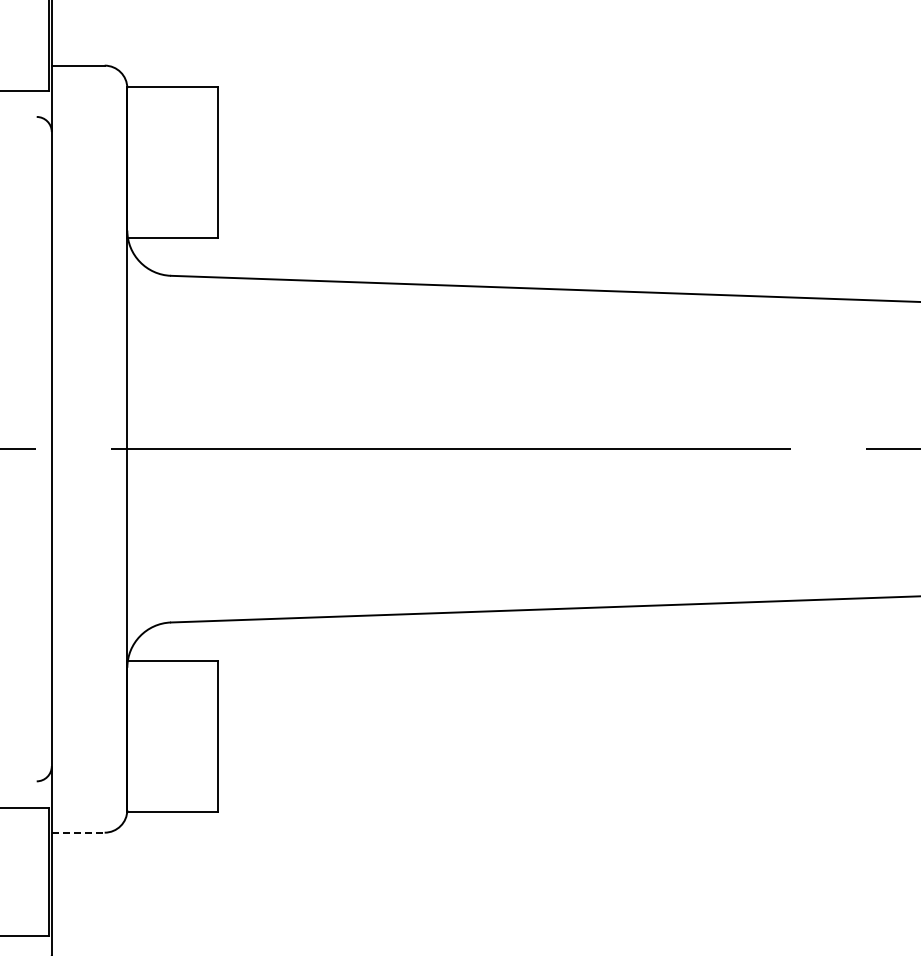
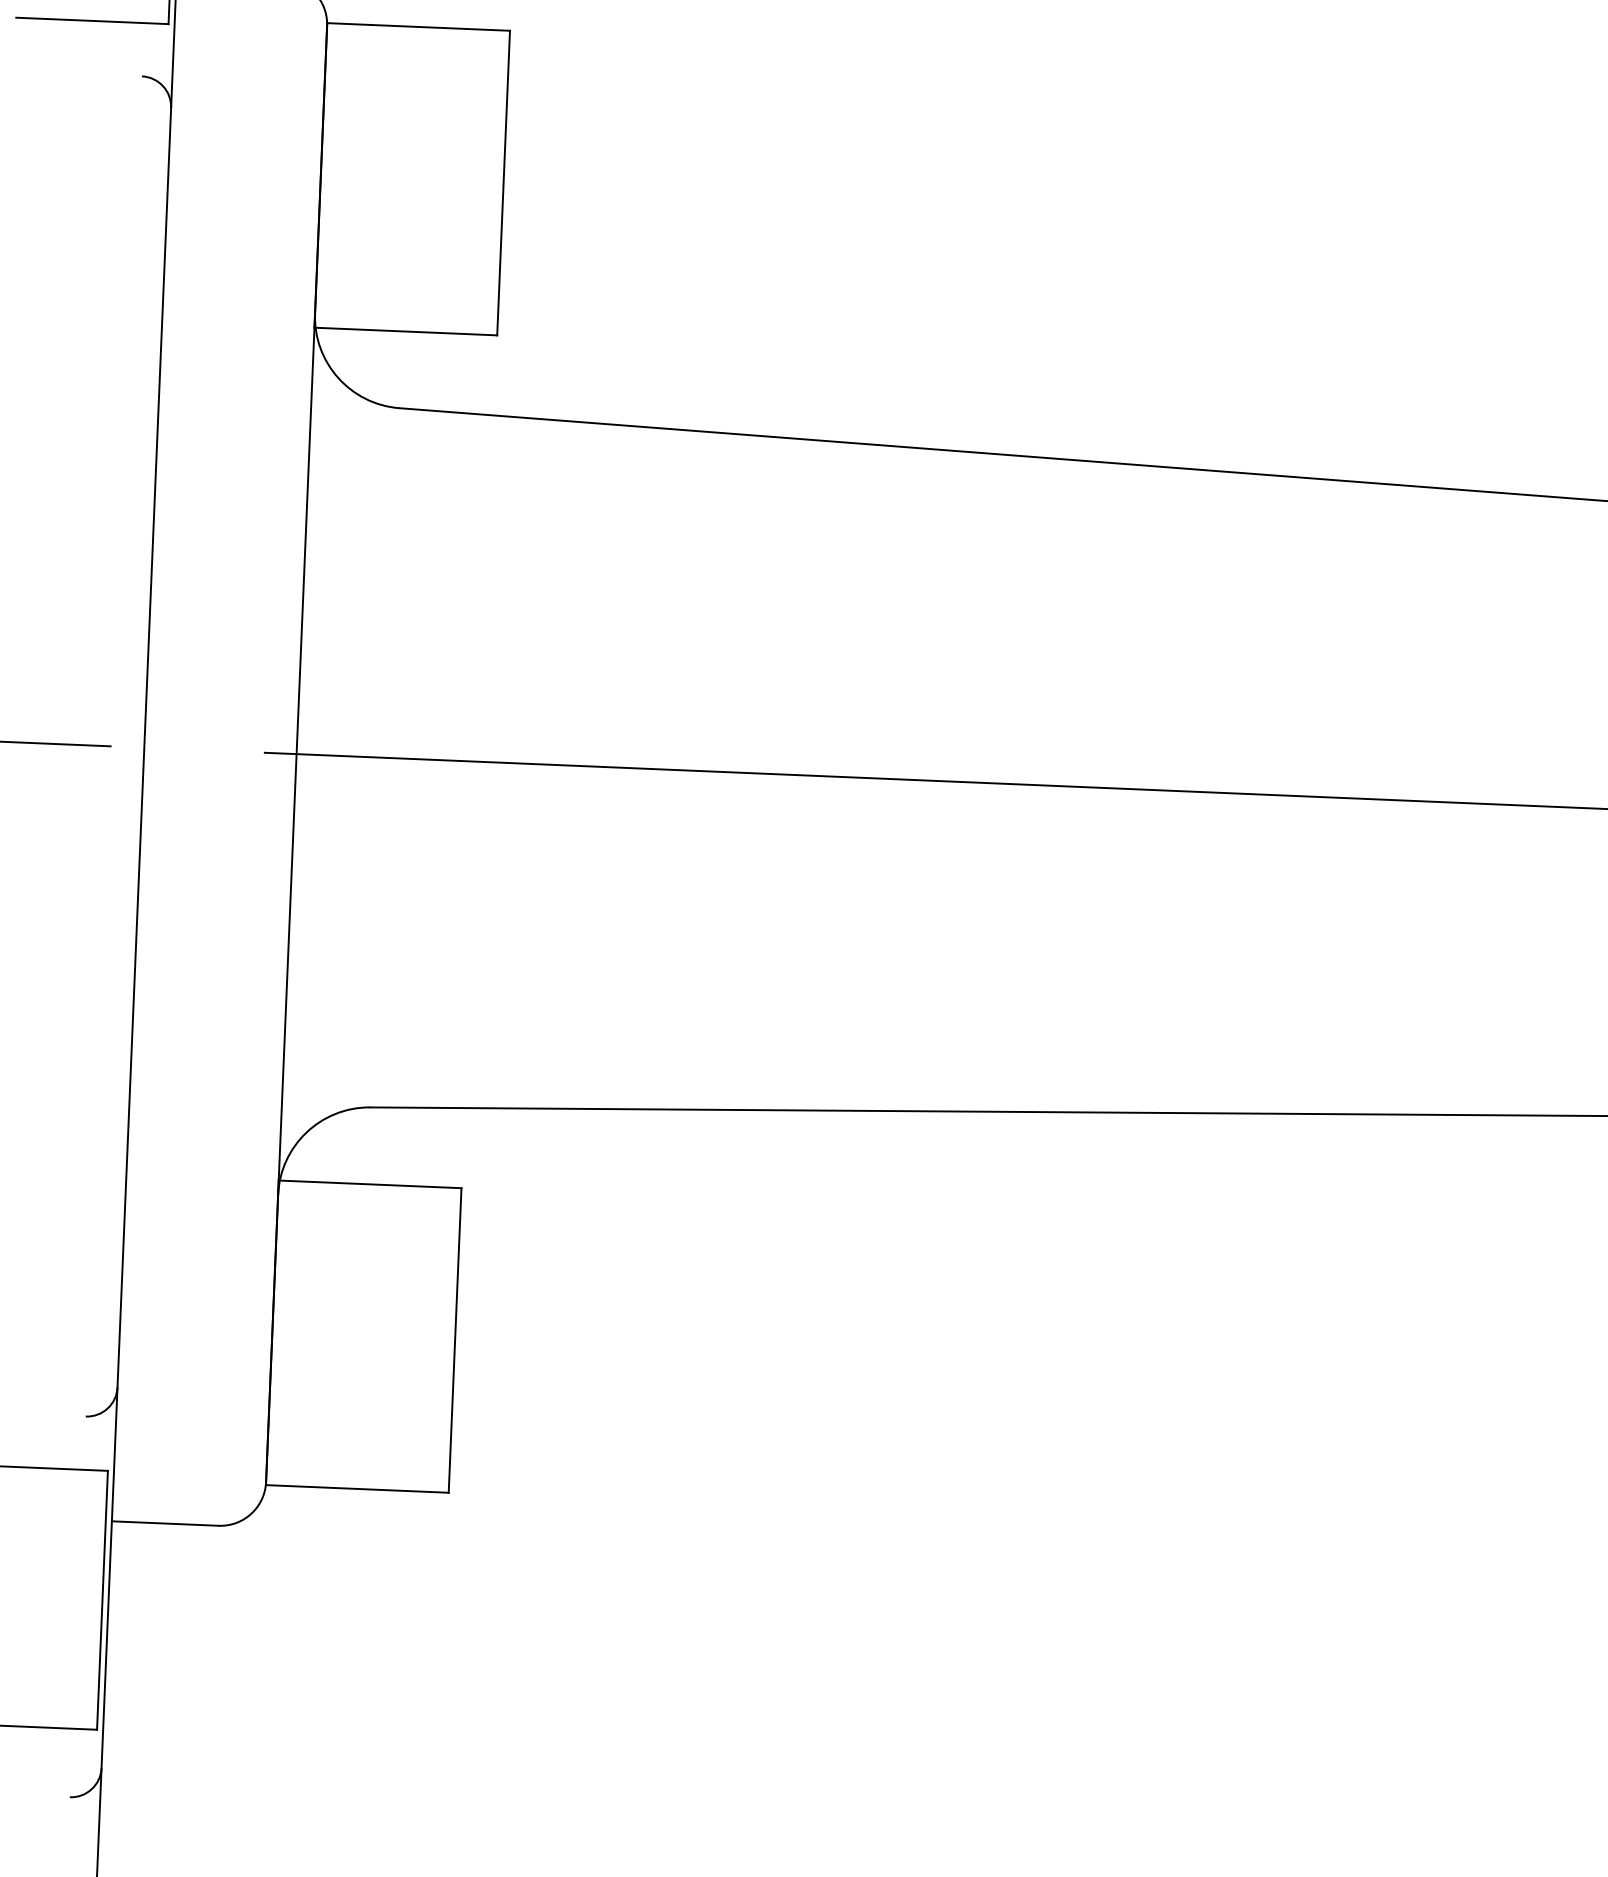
line: (78, 832) -> (165, 1523), dashed -> solid

